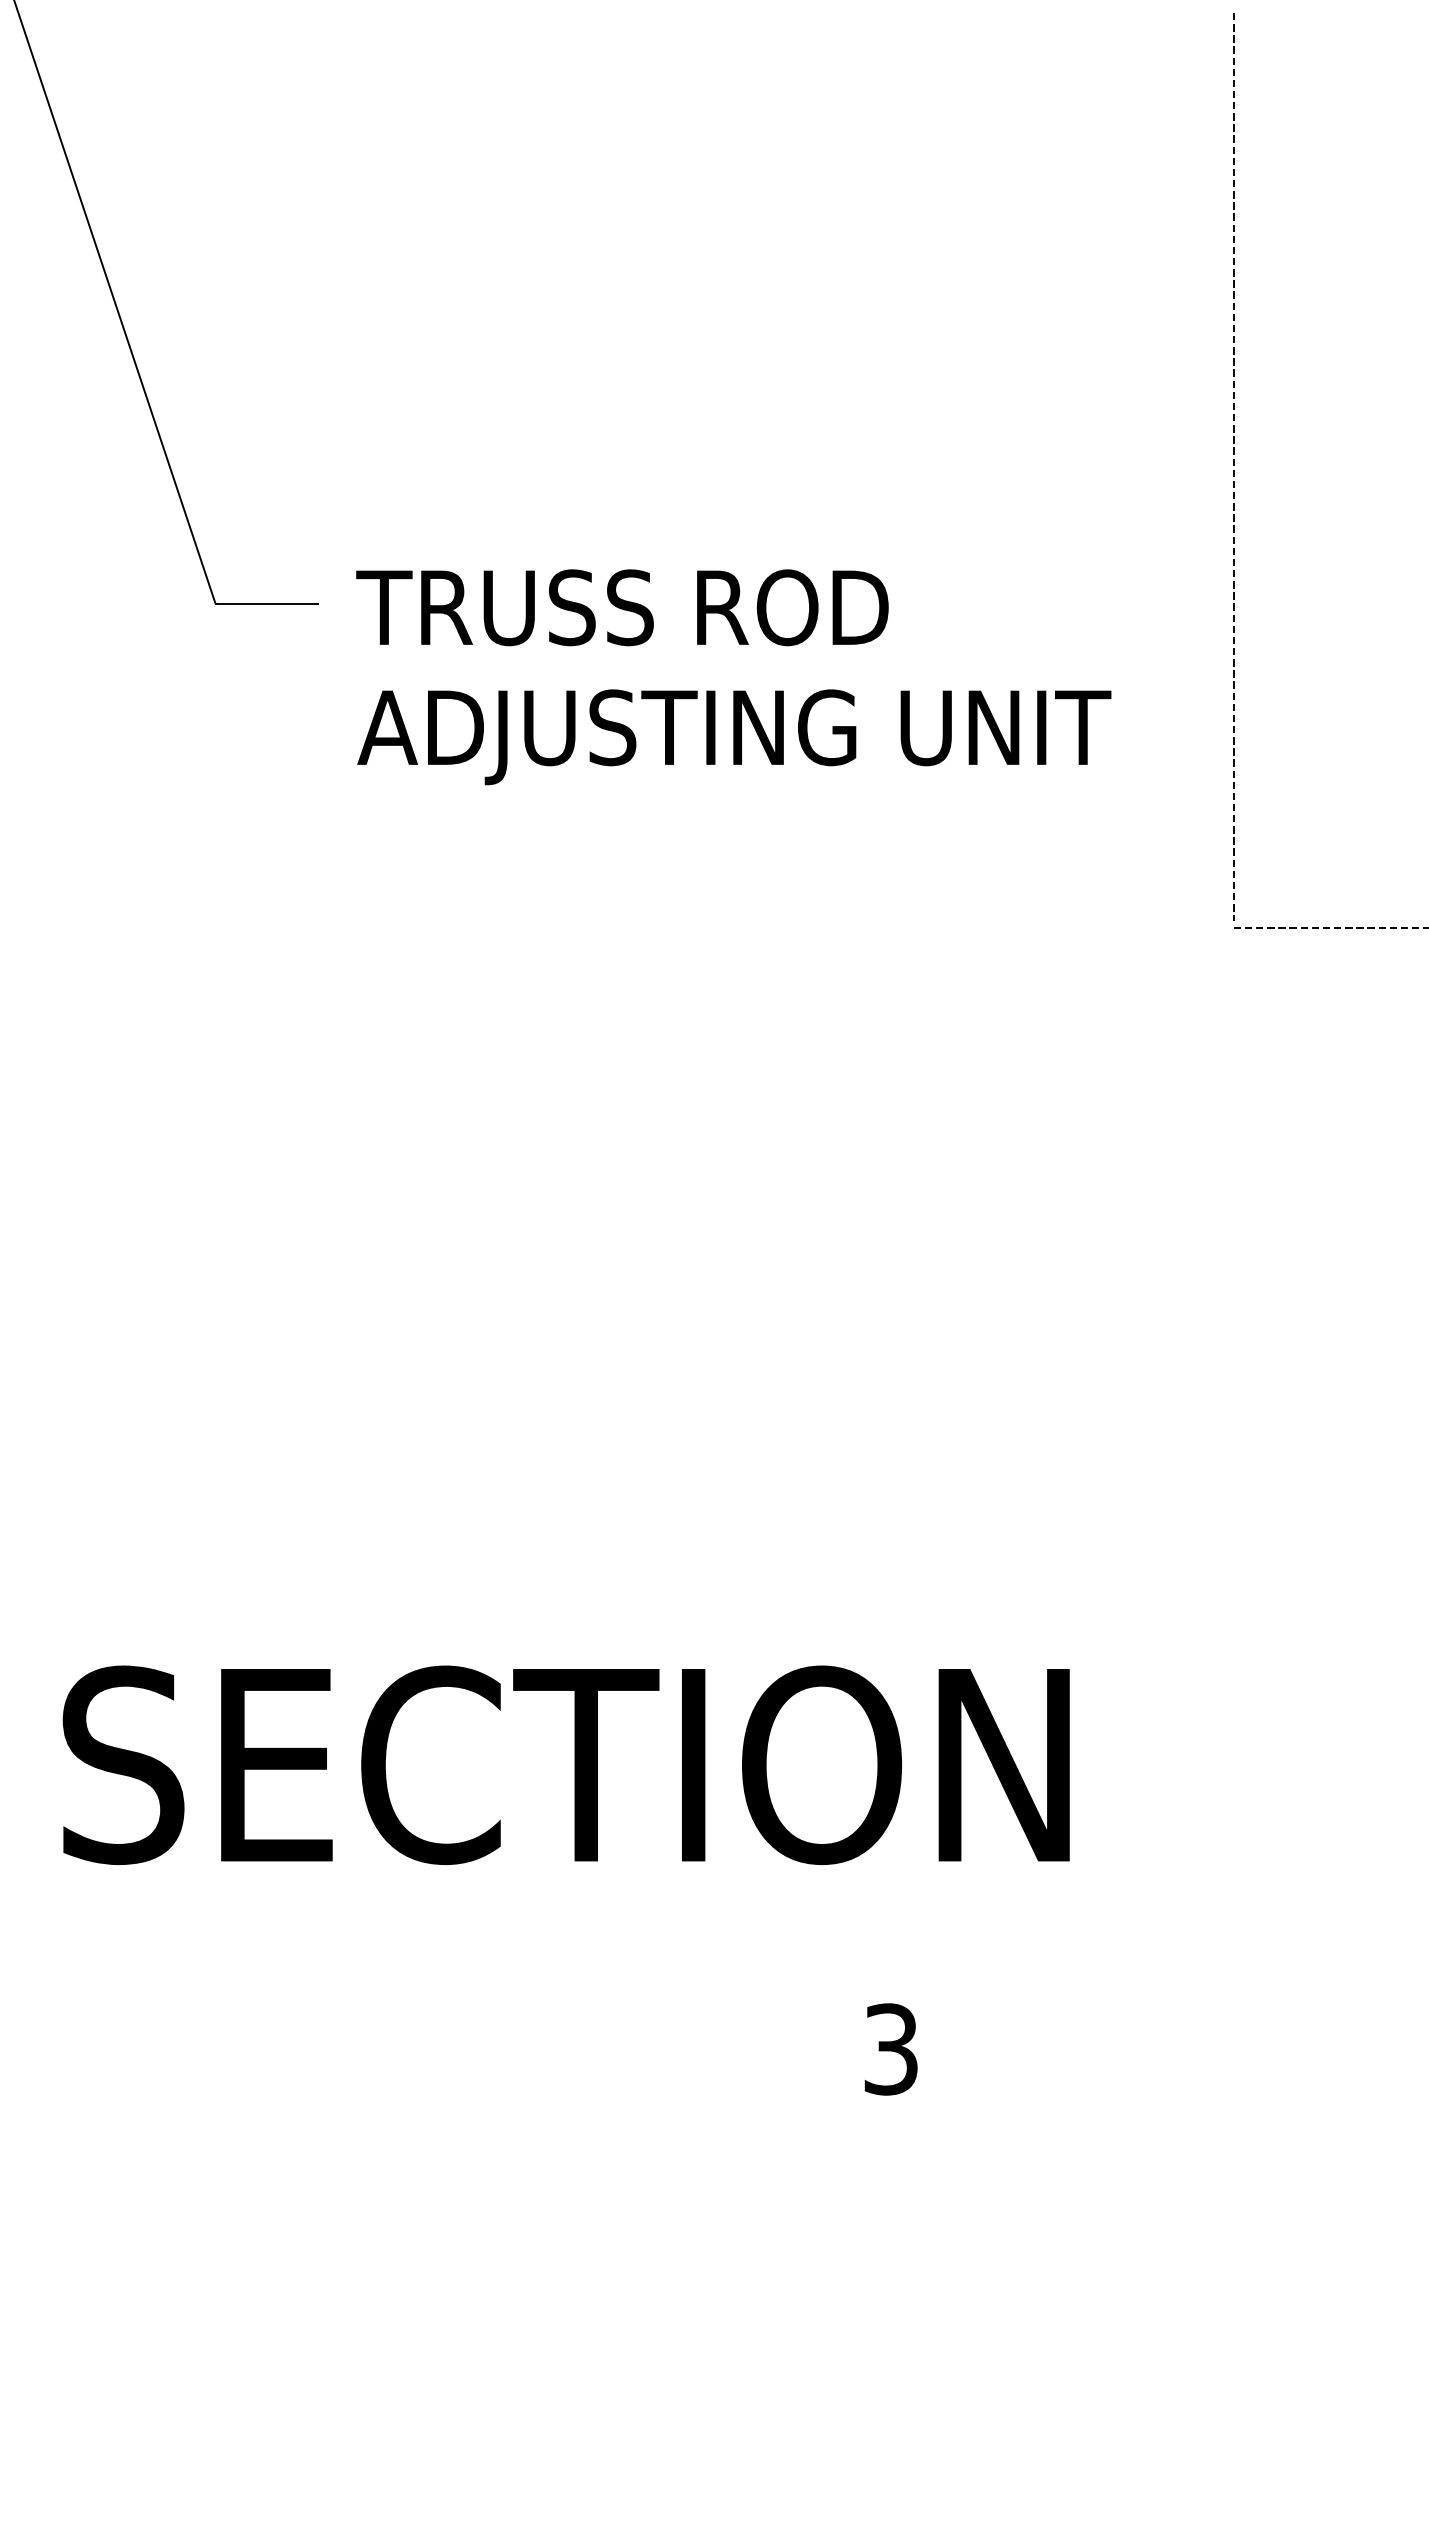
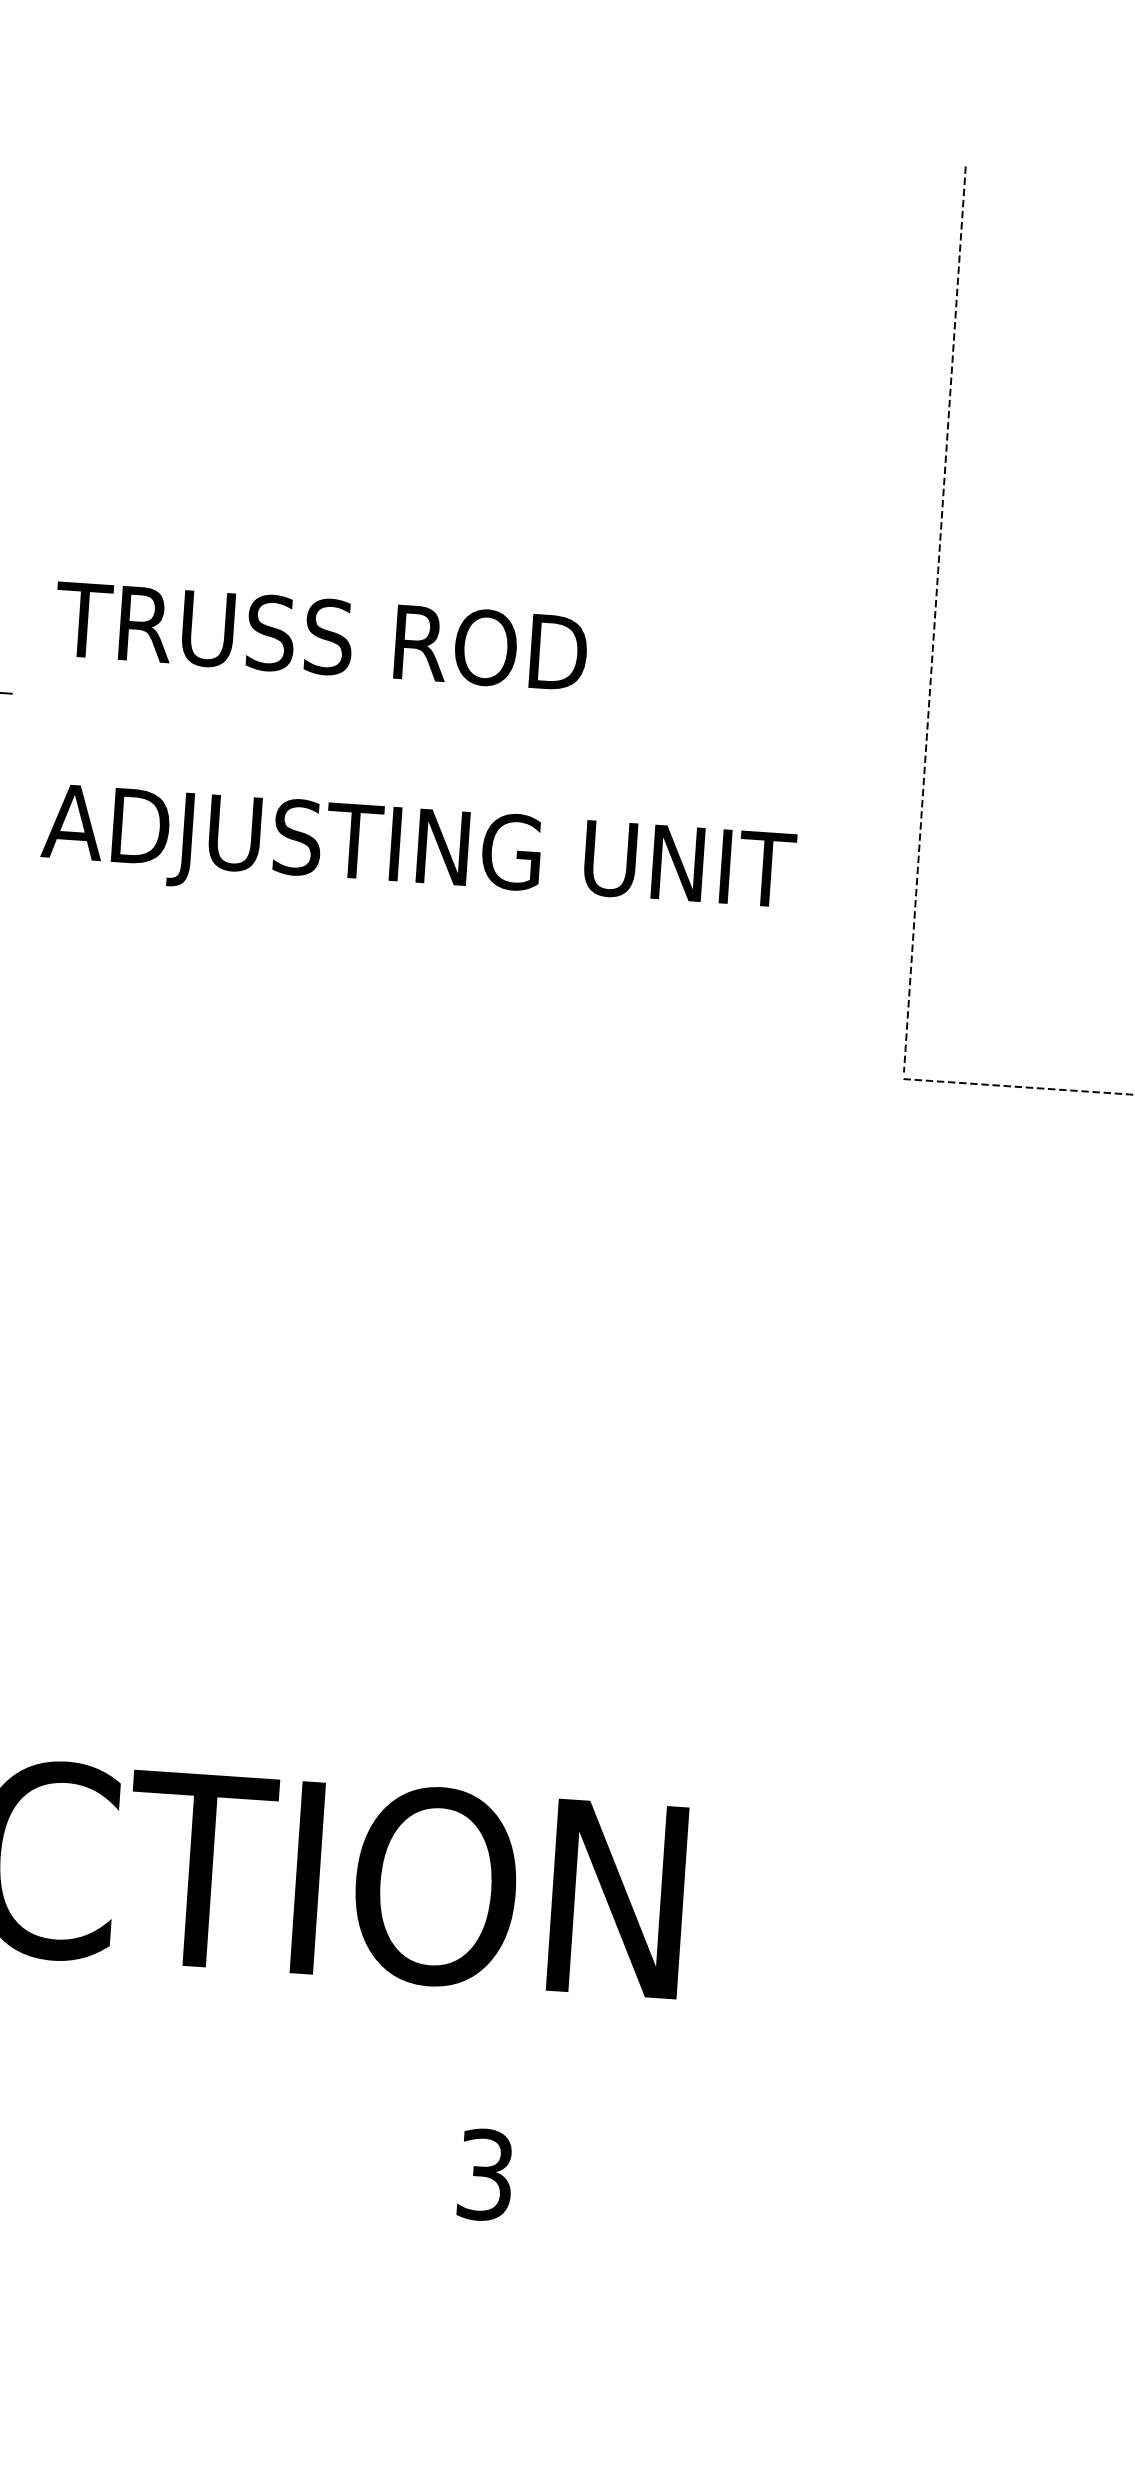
text: (622, 607) -> (321, 636), moved

